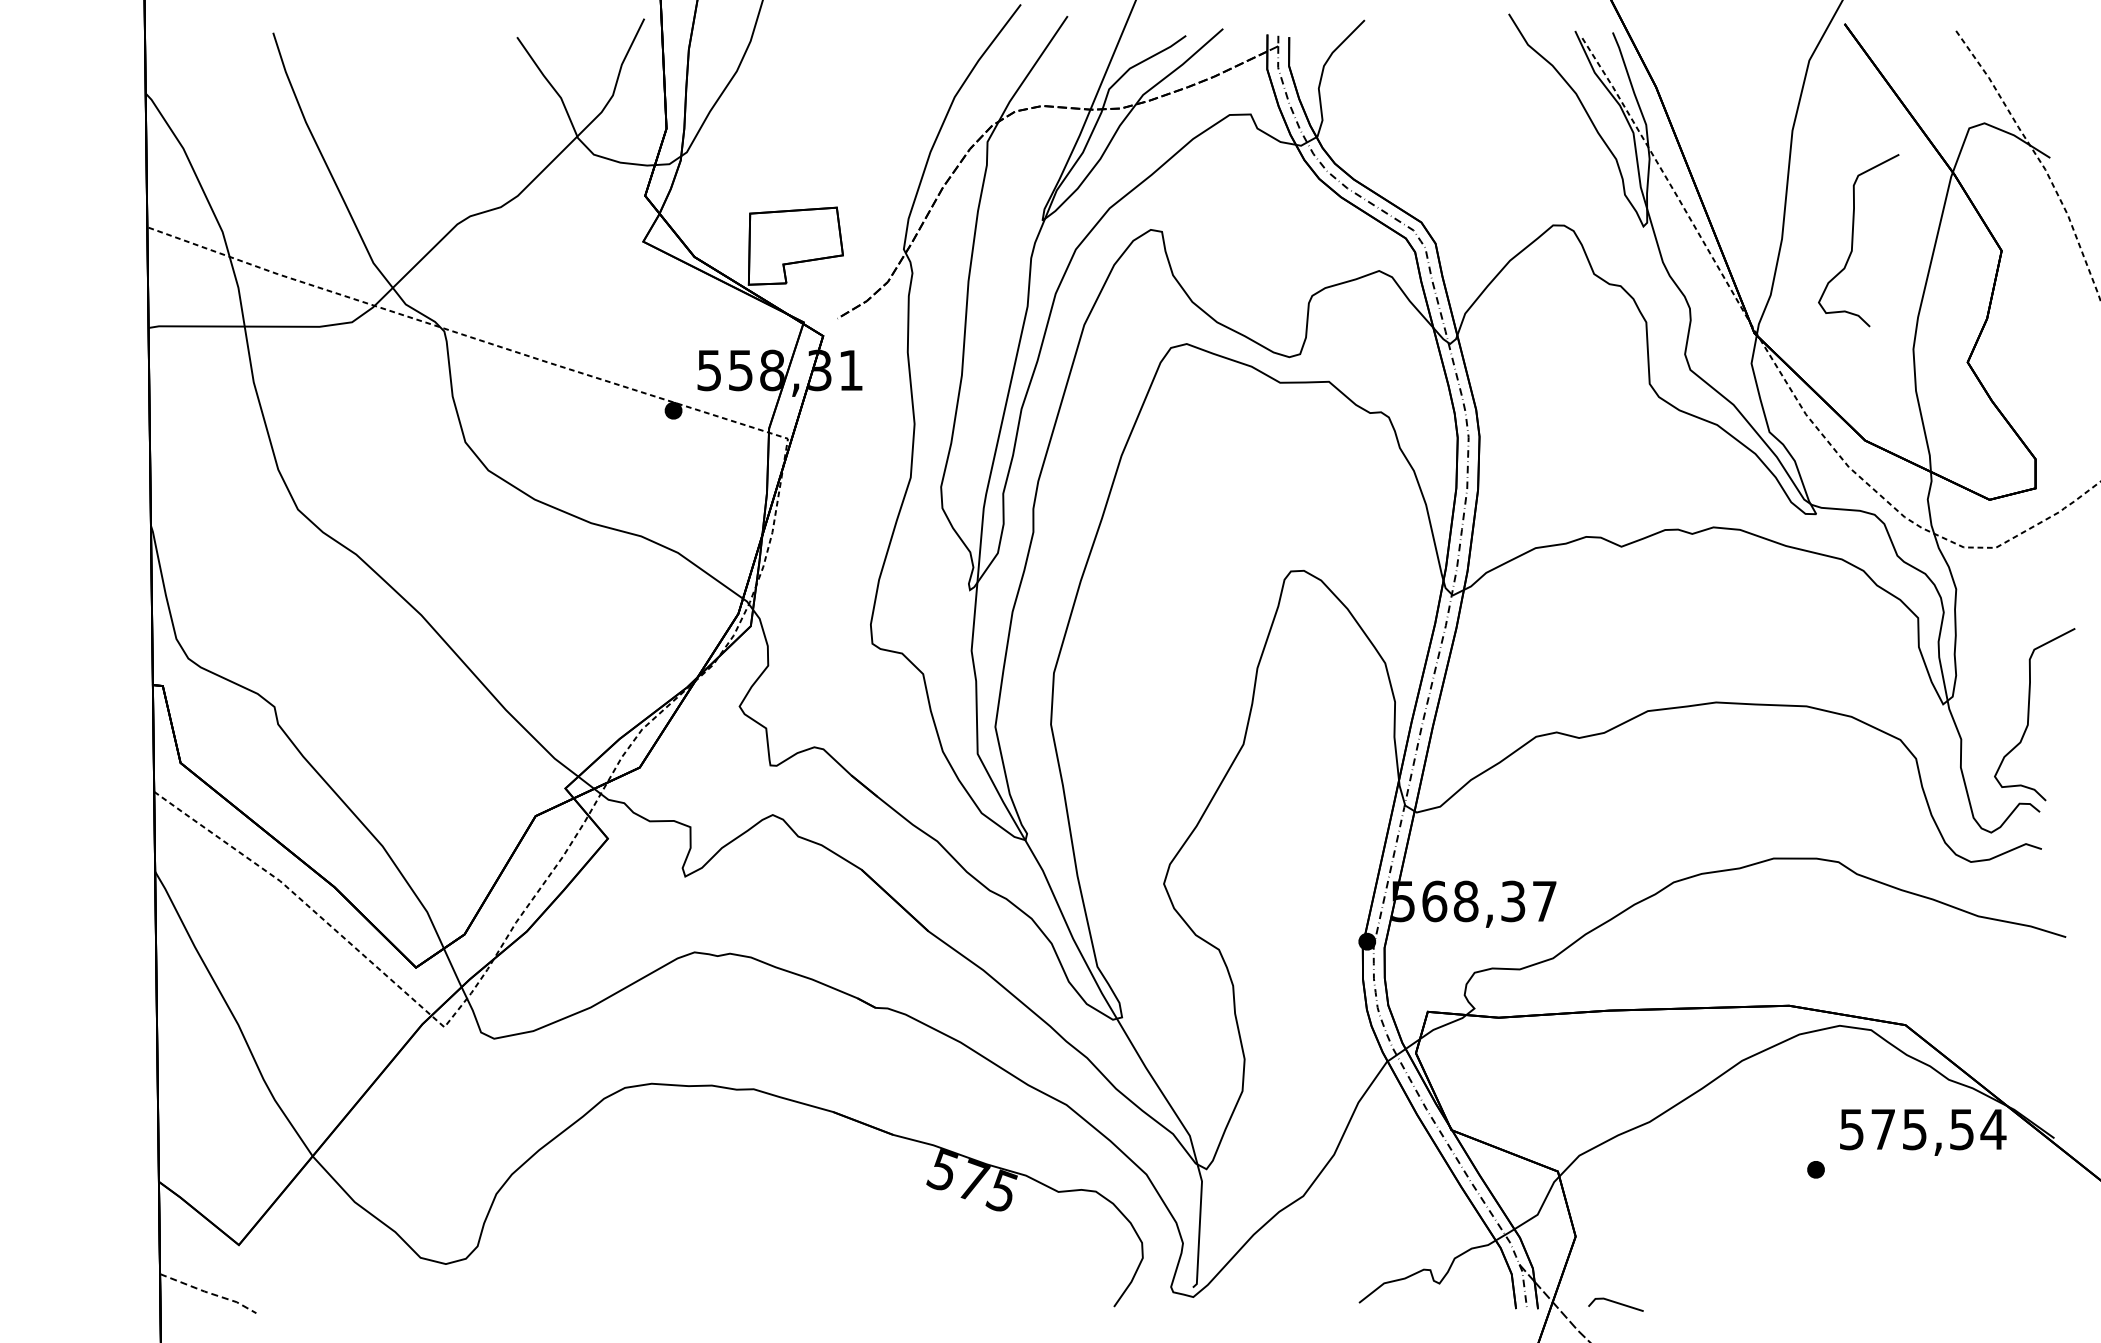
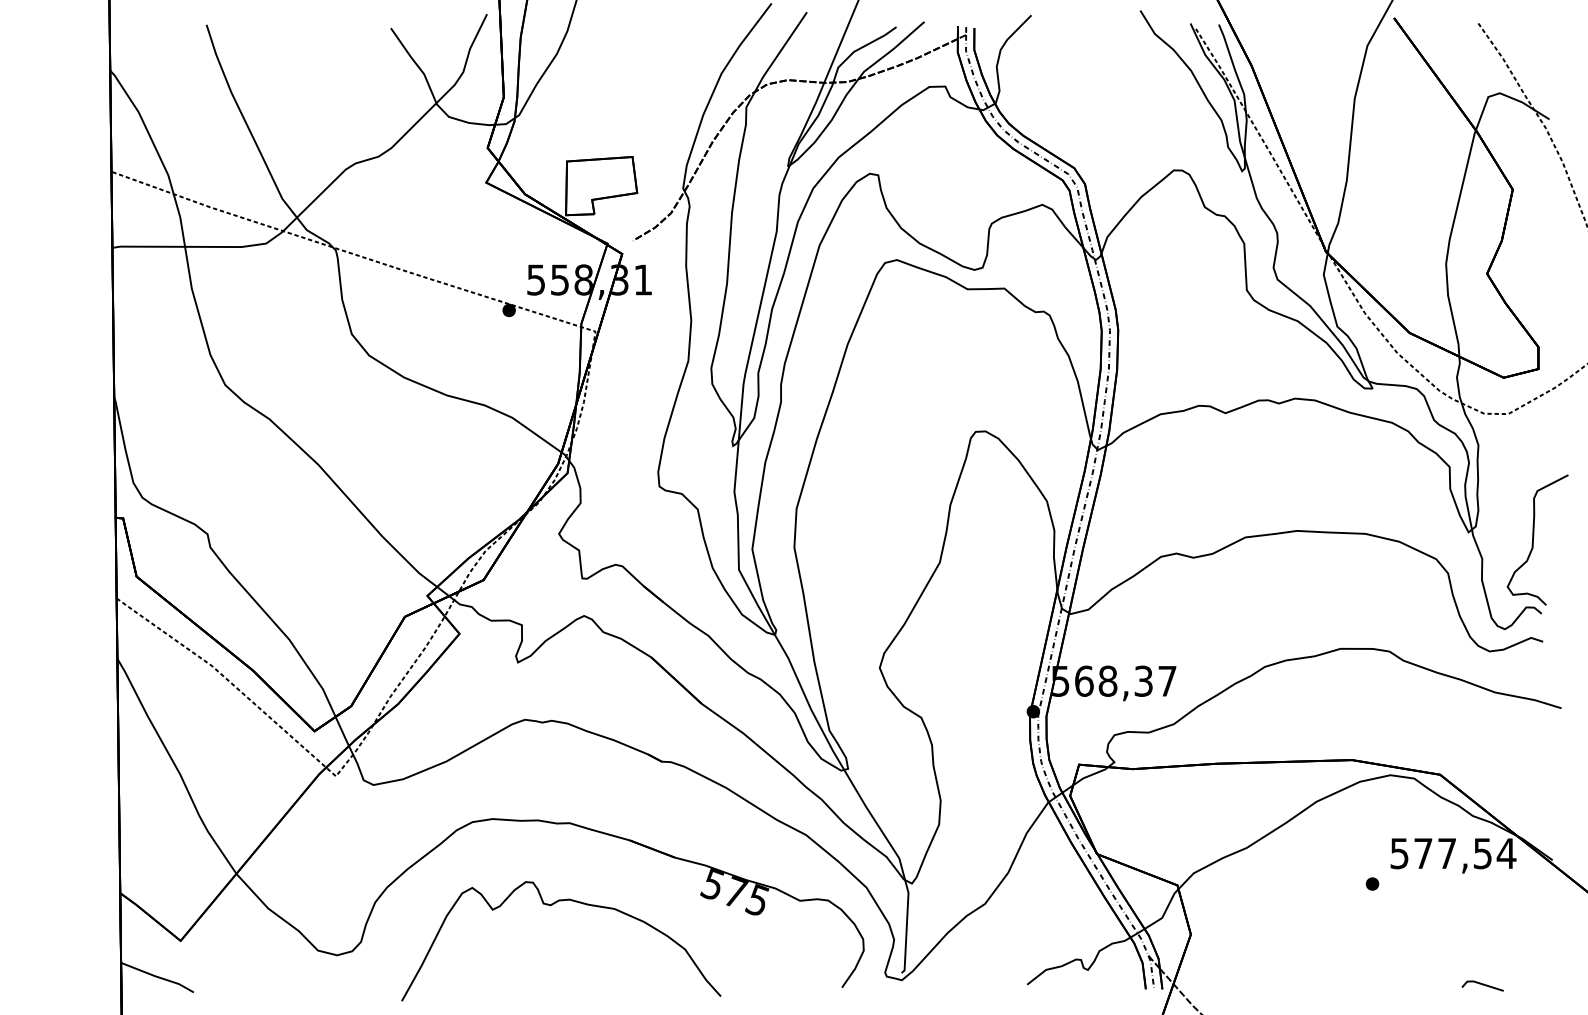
curve: (1853, 240) -> (1400, 181), removed
text: (1914, 1129) -> (1446, 853), 575,54 -> 577,54
curve: (729, 1198) -> (551, 905), added
line: (209, 1293) -> (158, 977), dashed -> solid
line: (1615, 1303) -> (1482, 985), moved

